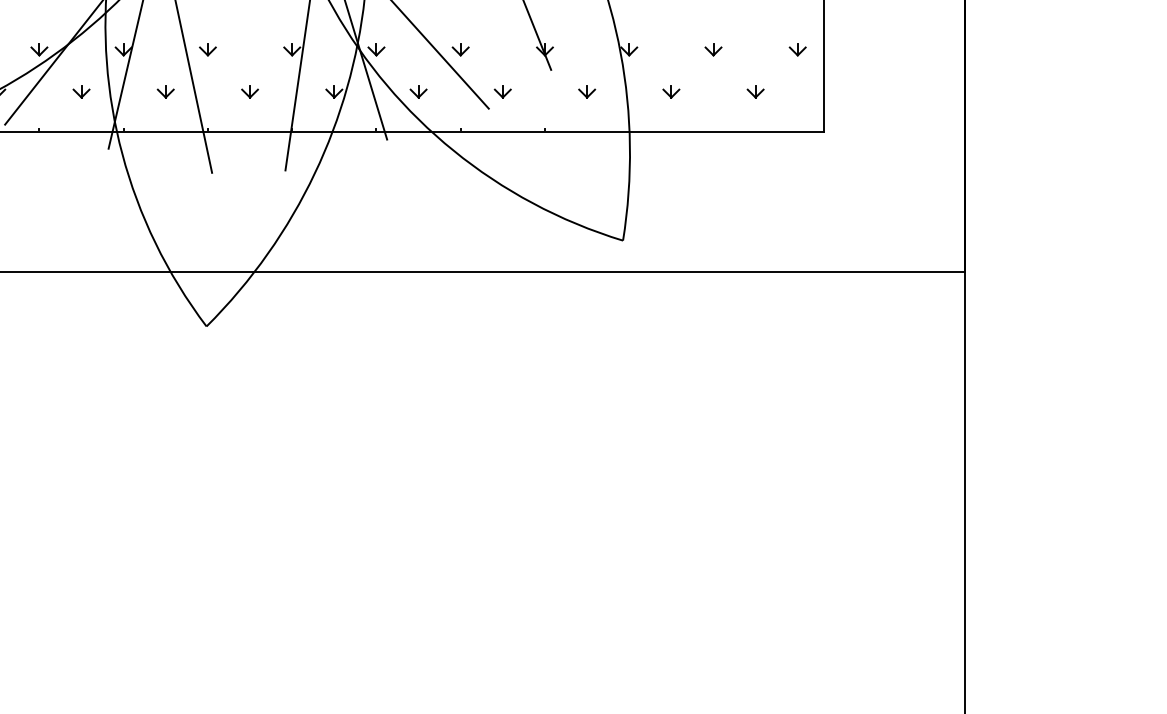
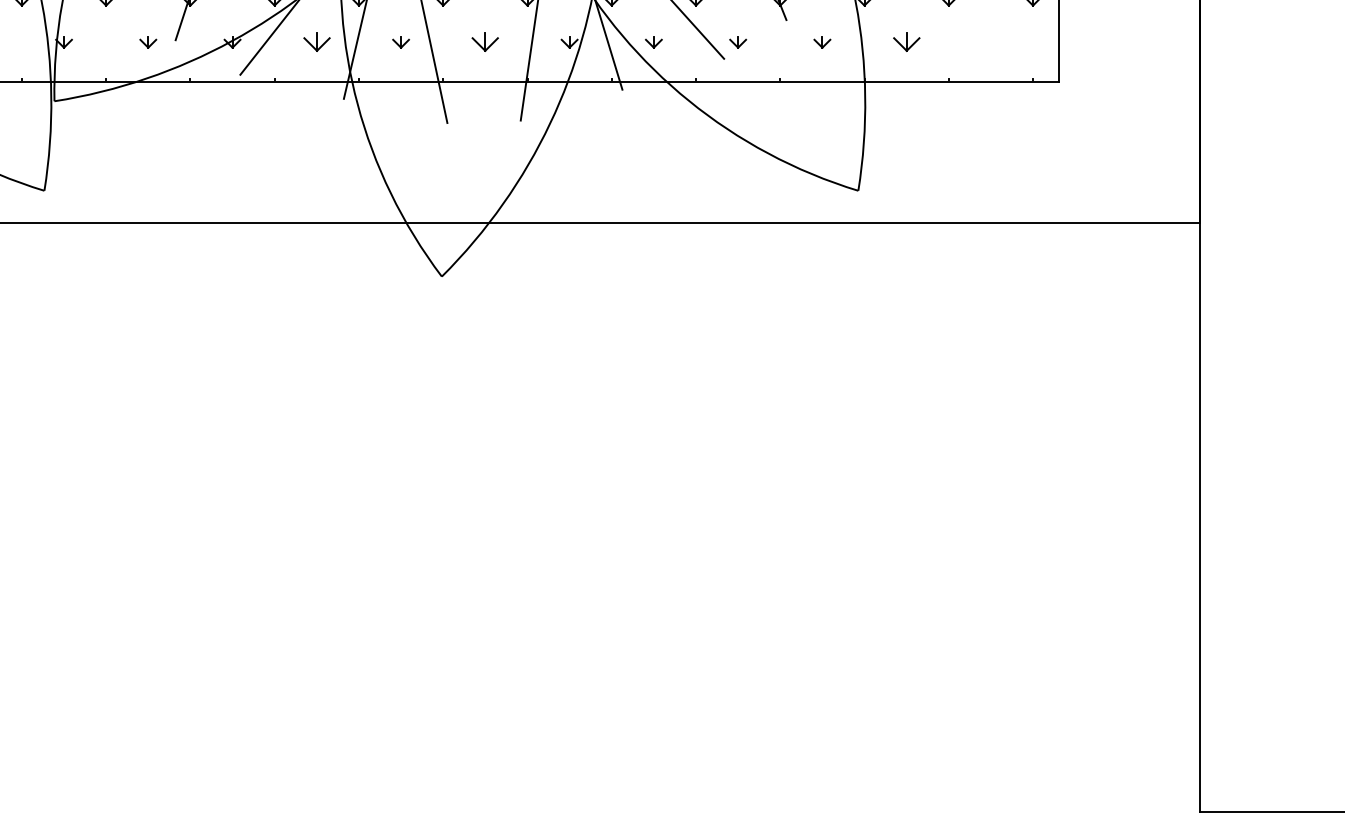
part: (81, 92) -> (316, 42), size x1.6
part: (250, 92) -> (485, 42), size x1.6
part: (671, 92) -> (906, 42), size x1.6
part: (755, 92) -> (990, 42), removed

